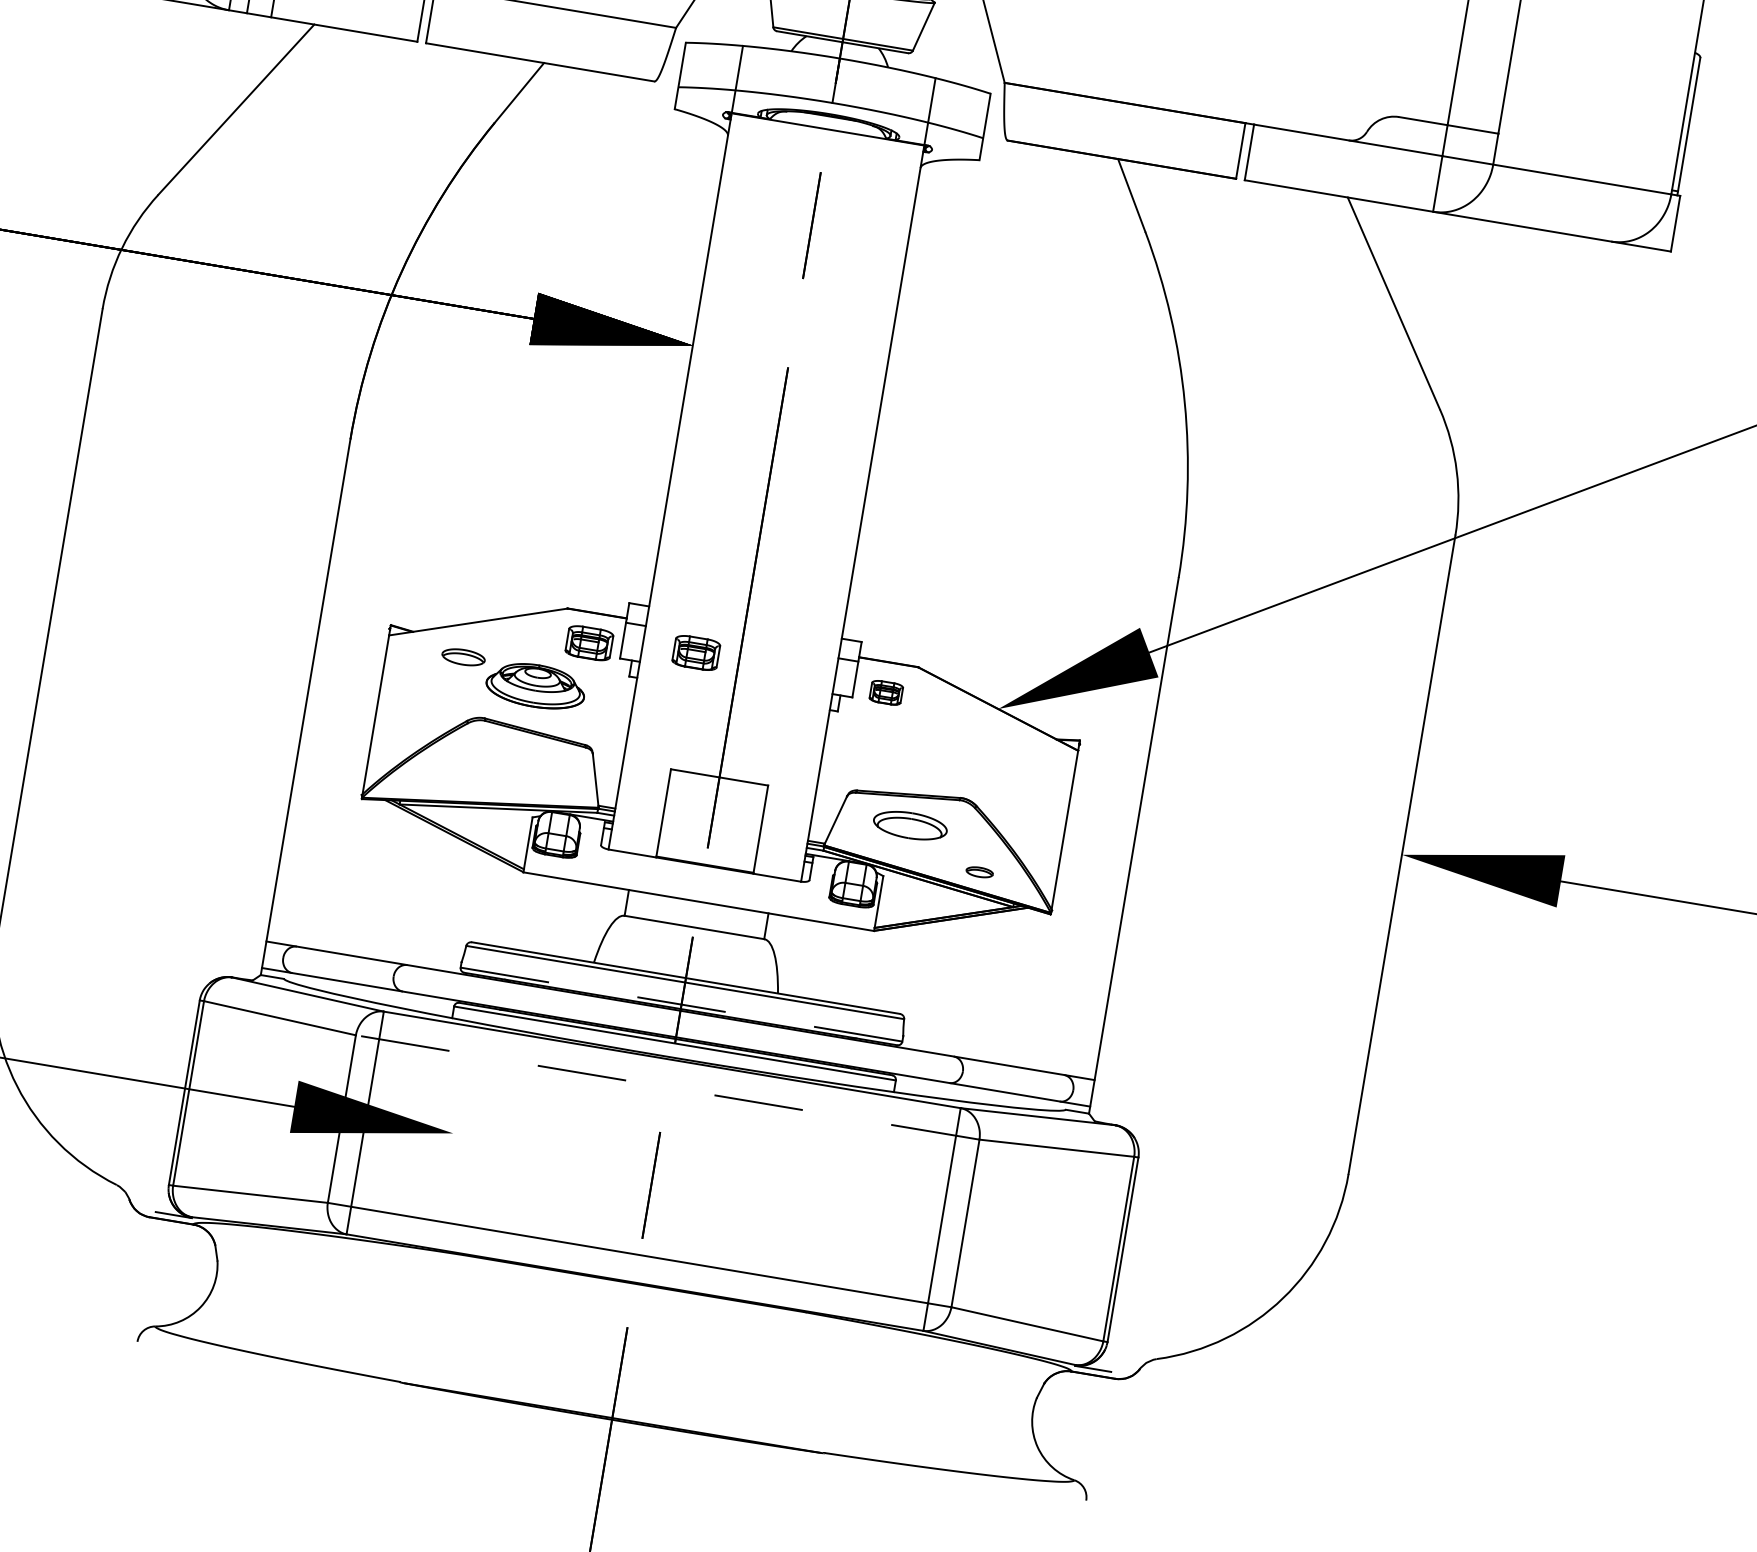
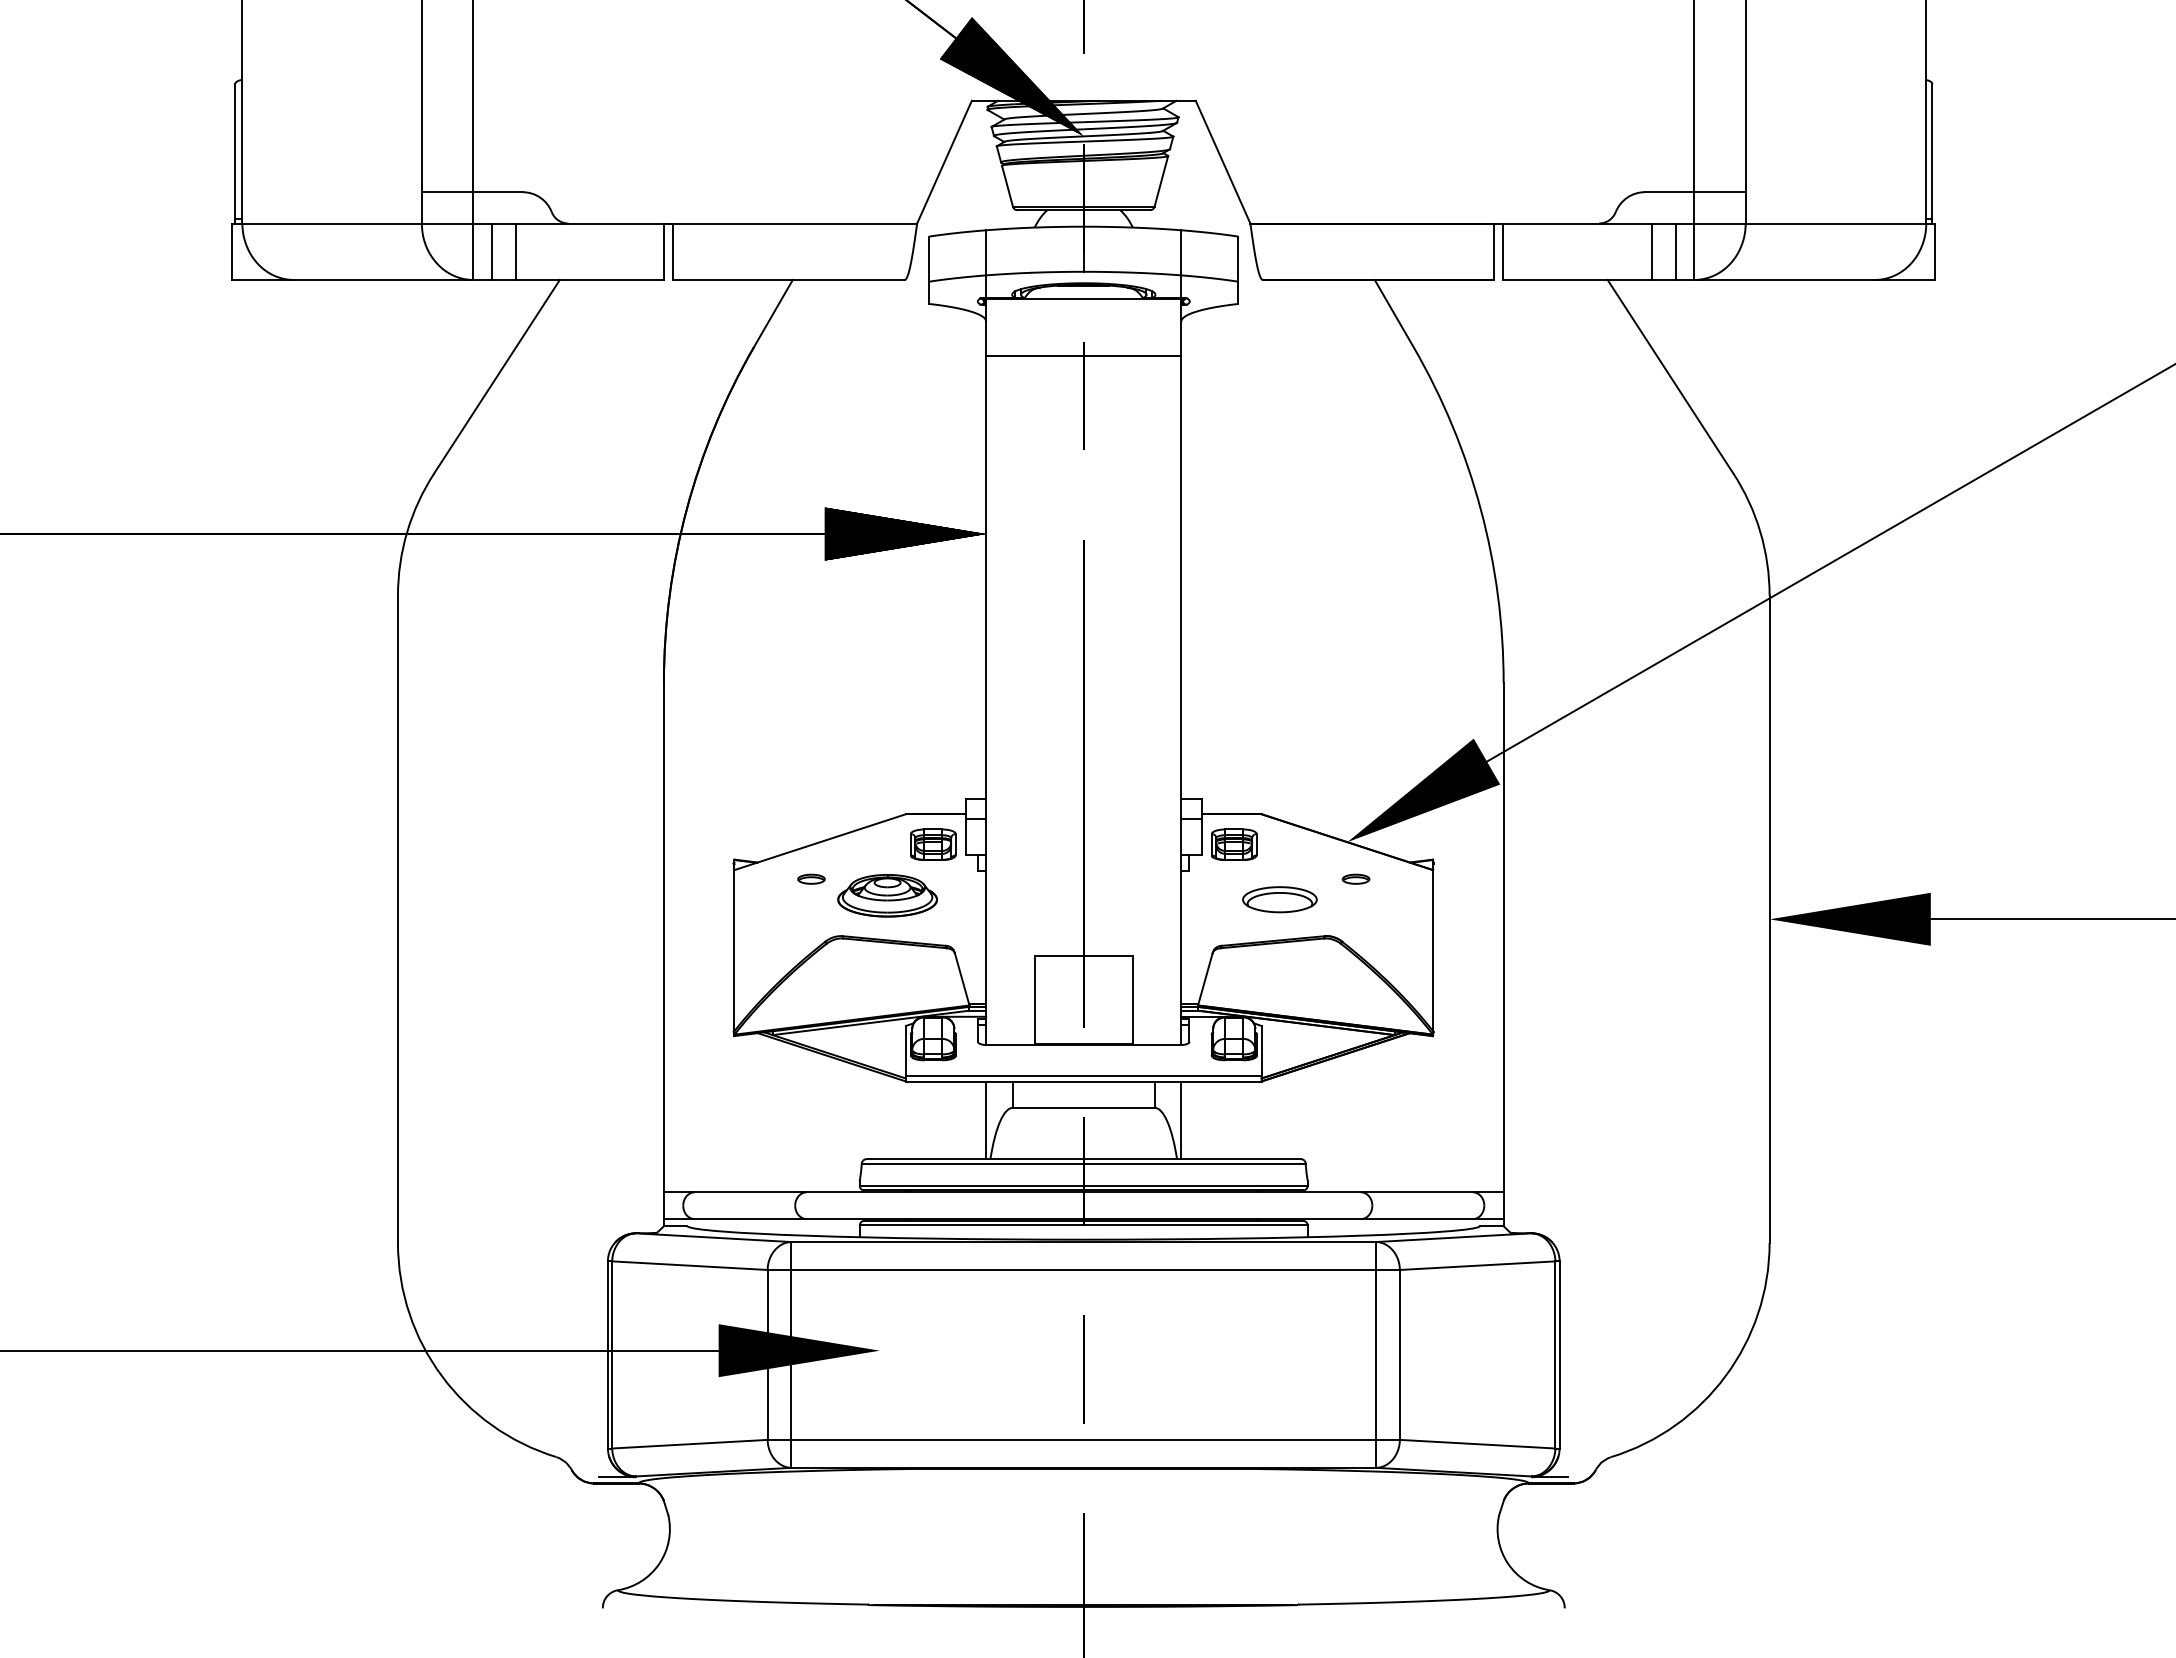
line: (1395, 176) -> (1651, 251), added
line: (1419, 180) -> (1675, 251), added
line: (818, 185) -> (1083, 355), added
part: (696, 652) -> (1040, 836), removed
part: (463, 656) -> (811, 878), size x0.62
part: (886, 692) -> (1234, 844), size x1.43
part: (909, 825) -> (1279, 899), moved
part: (979, 871) -> (1355, 878), moved
line: (699, 895) -> (1083, 1075), added
line: (596, 923) -> (986, 1120), added
line: (788, 956) -> (1181, 1120), added
line: (681, 1004) -> (1083, 1185), dashed -> solid
line: (667, 1086) -> (1083, 1269), dashed -> solid

